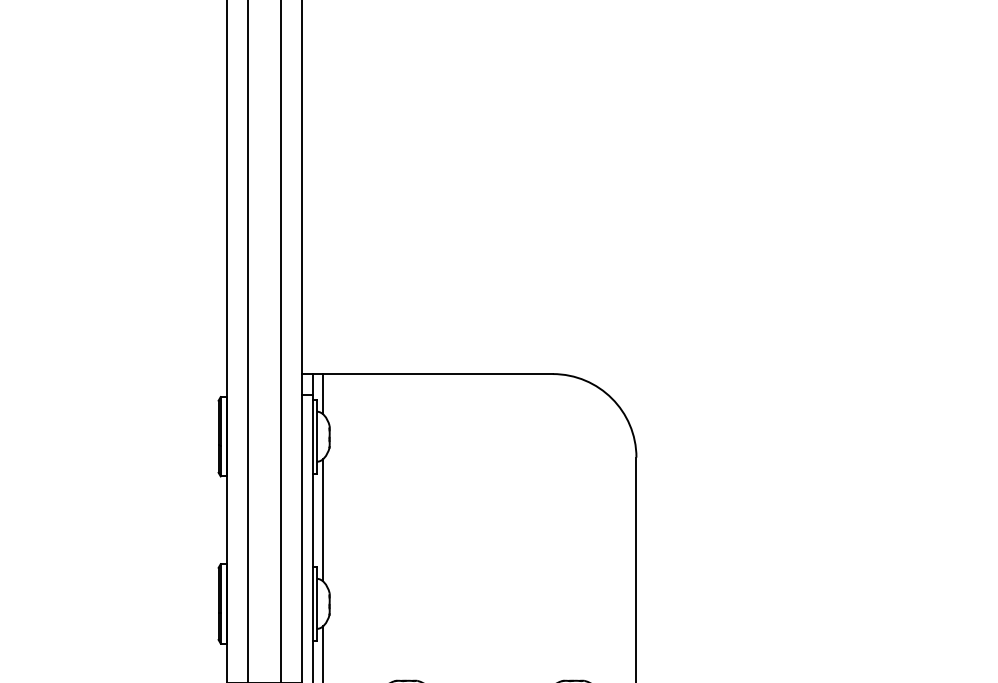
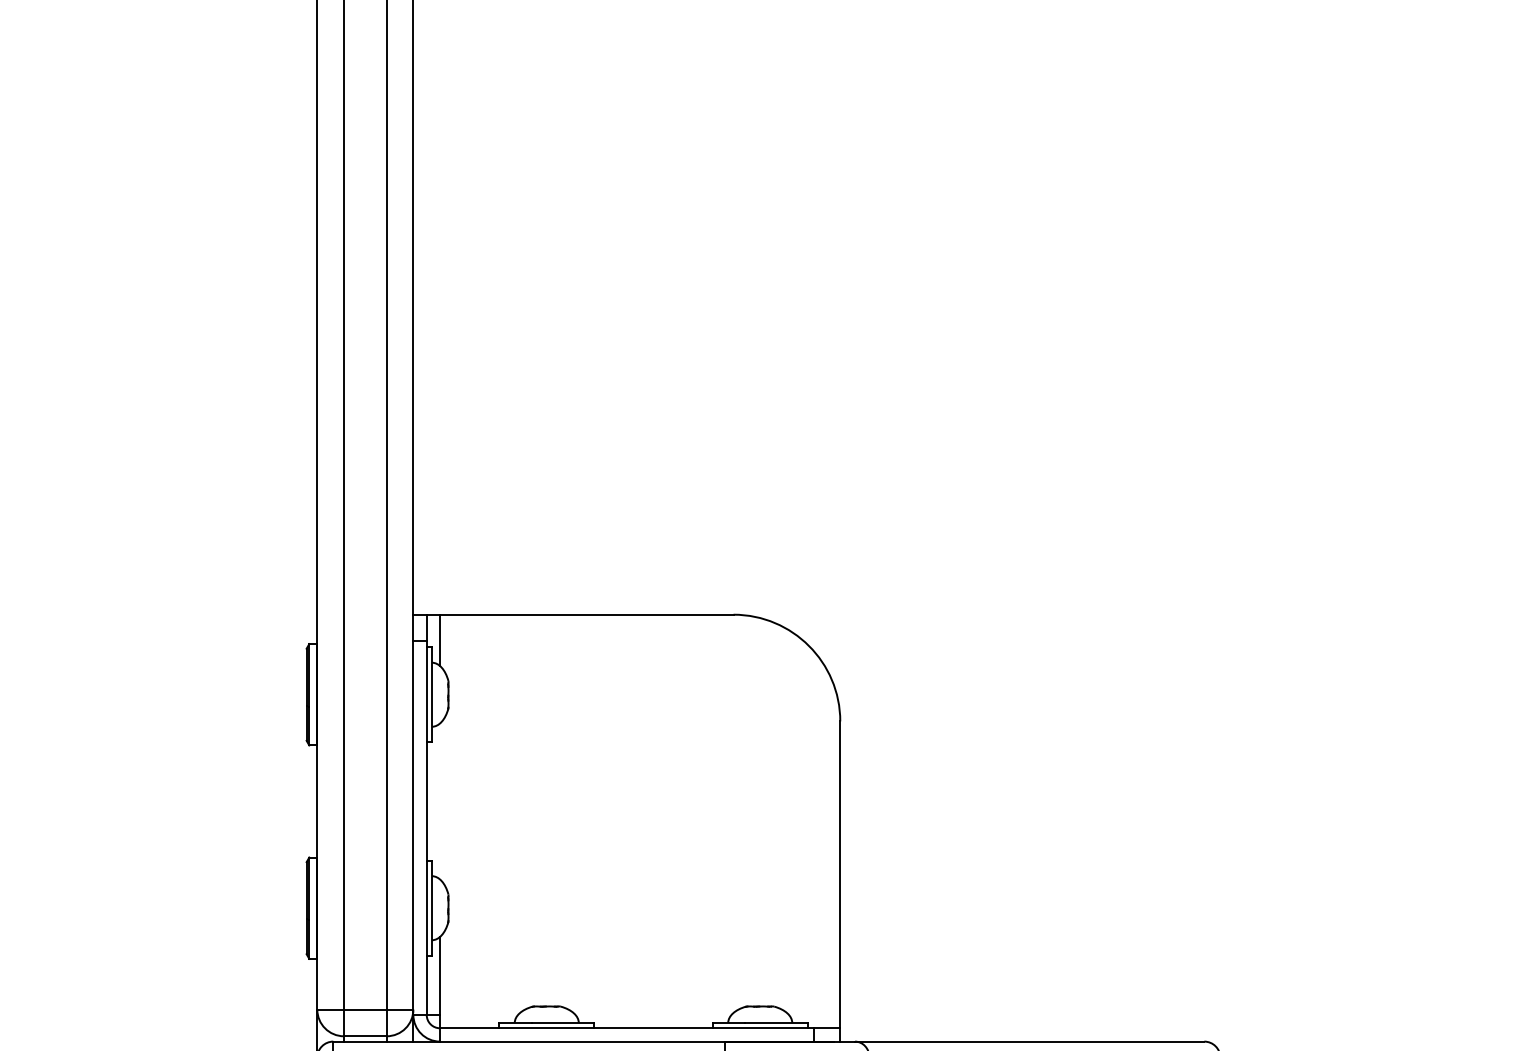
line: (323, 520) -> (440, 801), removed

